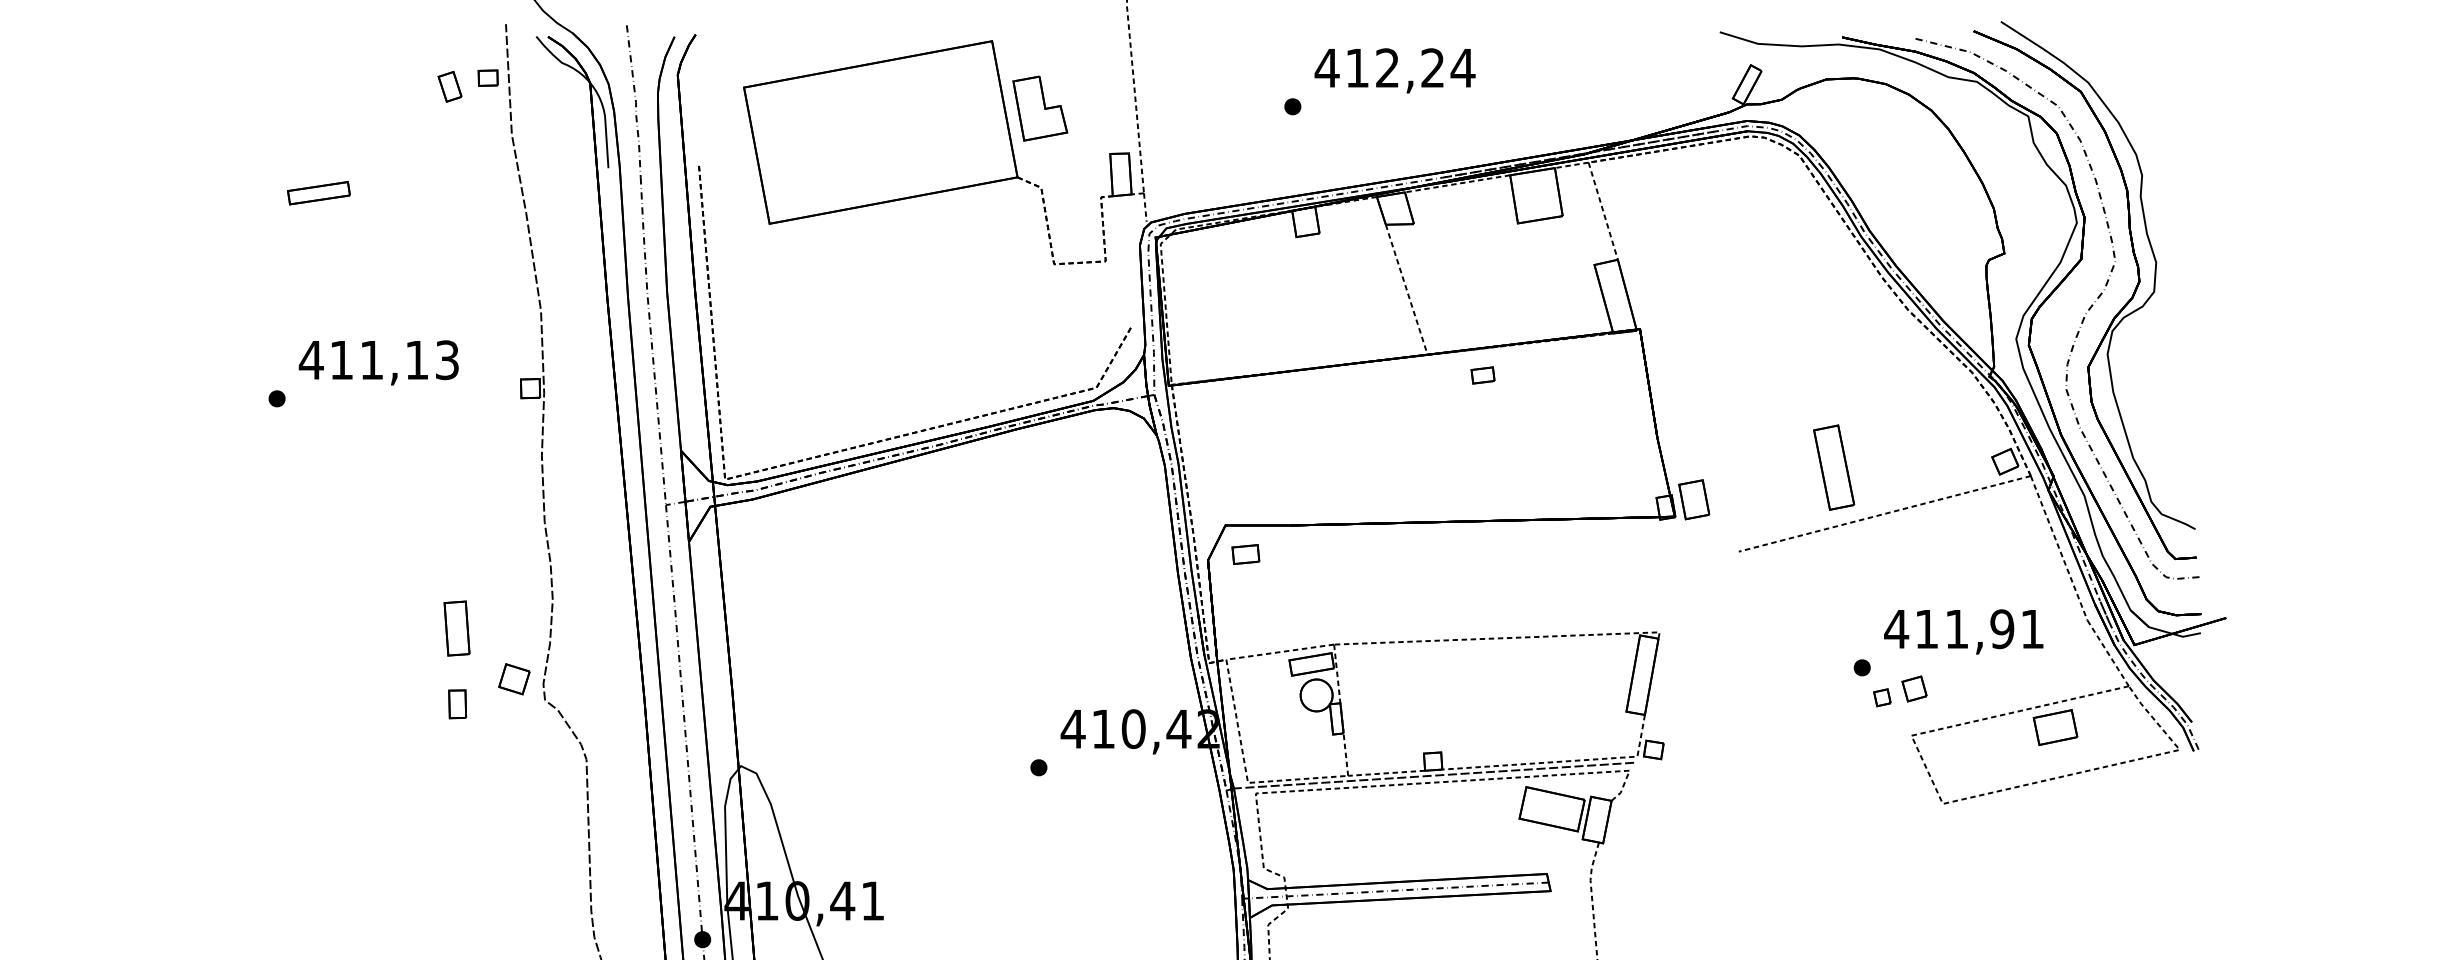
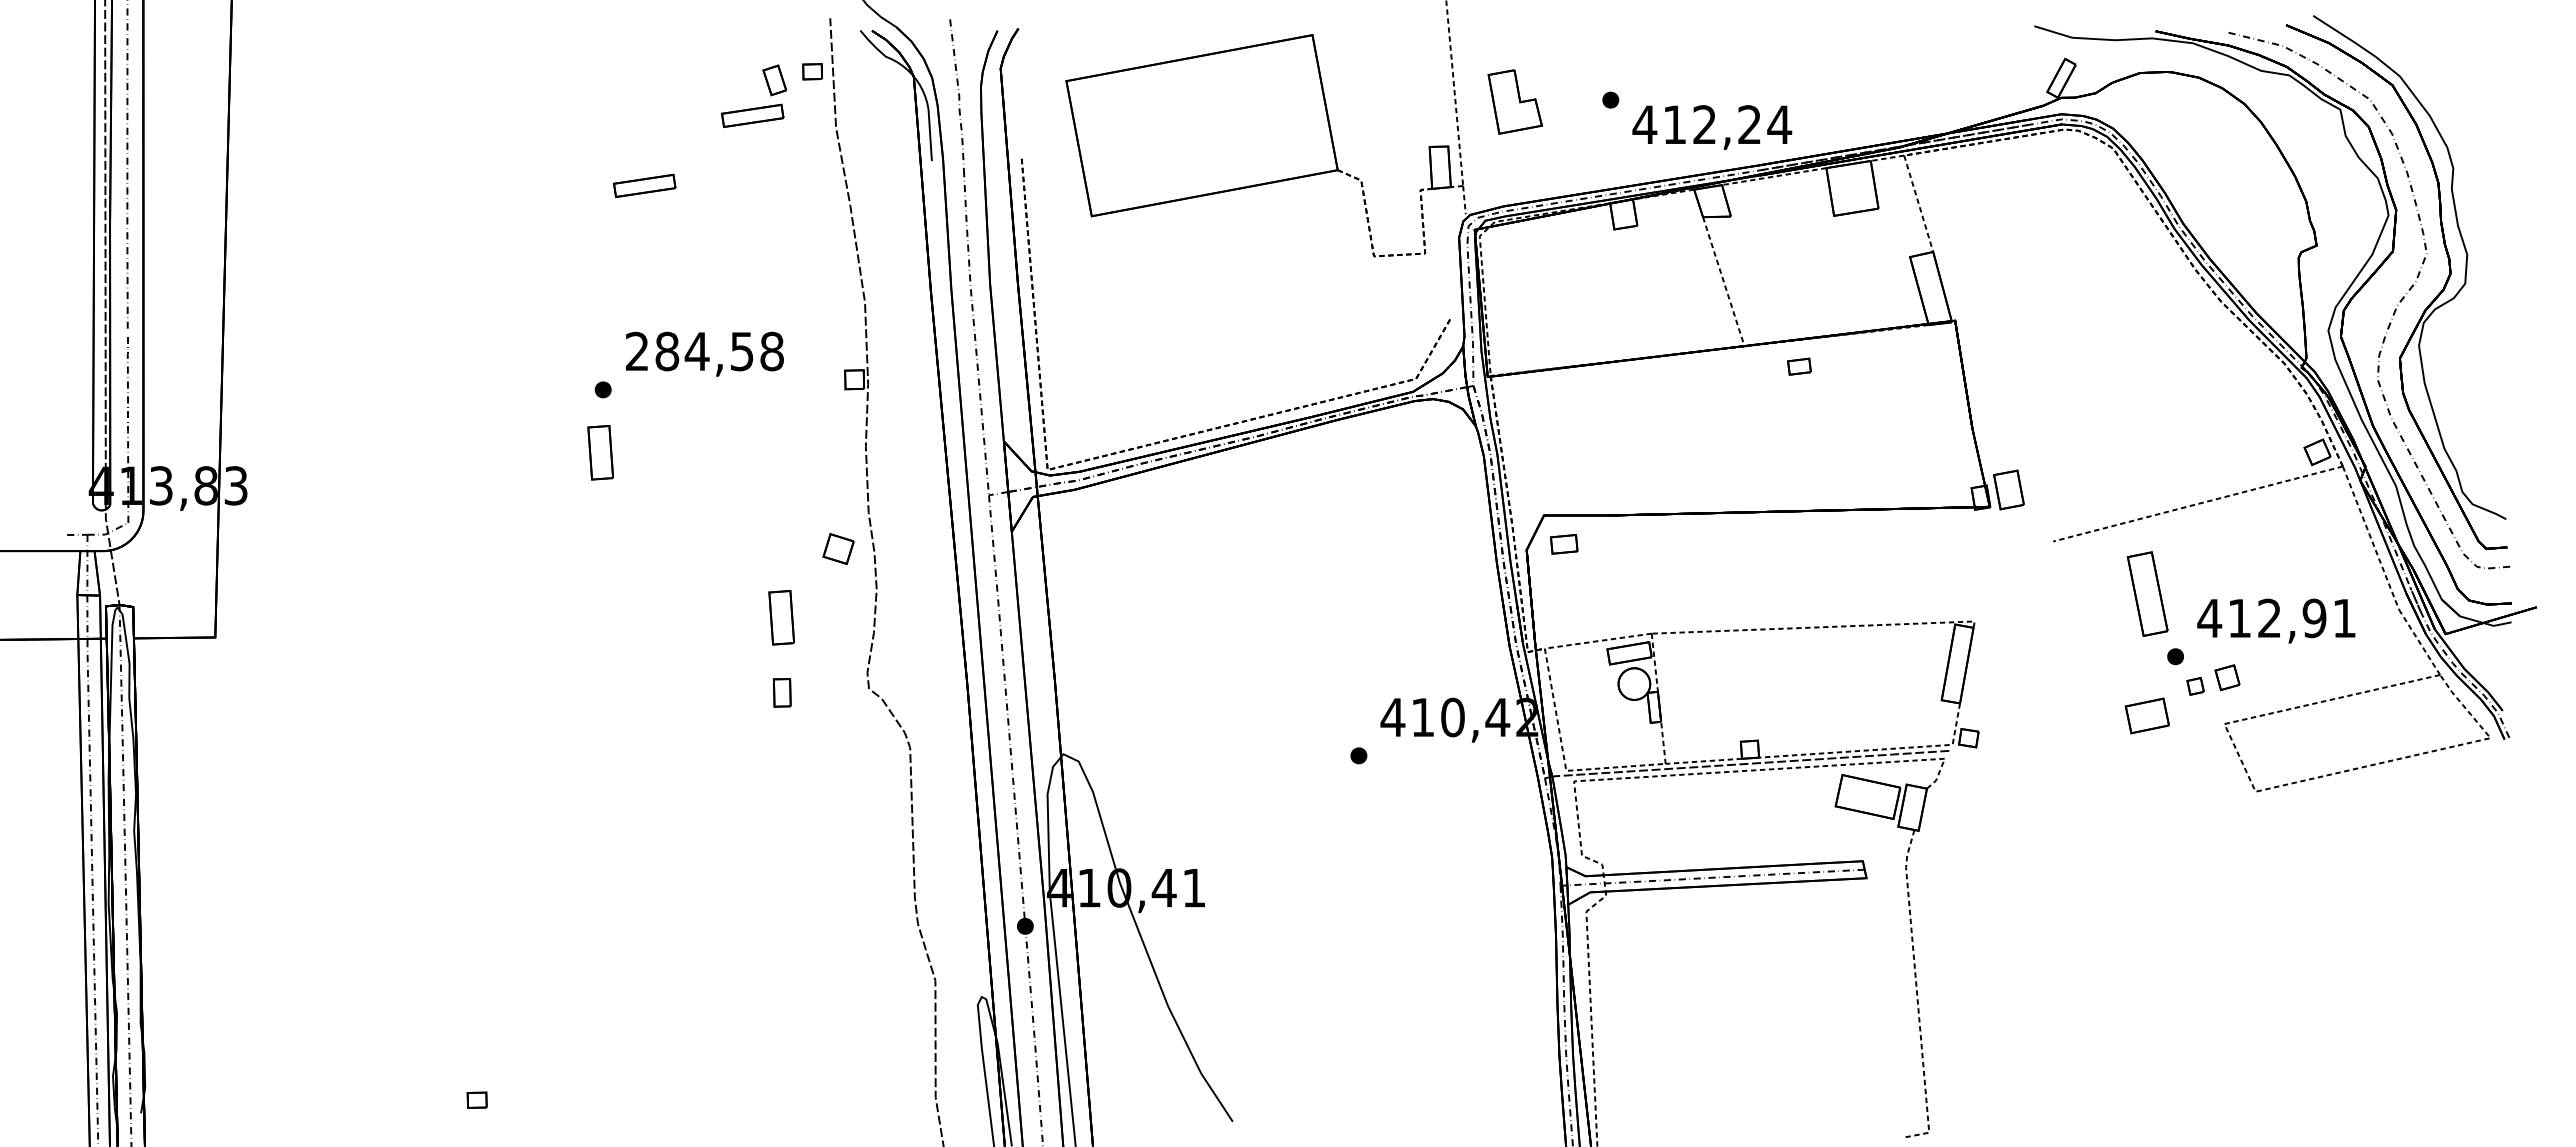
text: (1395, 70) -> (1712, 127), moved
part: (1039, 108) -> (1514, 101), moved
part: (427, 122) -> (752, 115), added
text: (378, 360) -> (703, 351), 411,13 -> 284,58
part: (274, 461) -> (600, 452), added
part: (1833, 467) -> (2147, 593), moved
text: (1956, 628) -> (2269, 617), 411,91 -> 412,91
part: (514, 678) -> (838, 548), moved
part: (2054, 727) -> (2146, 715), moved

